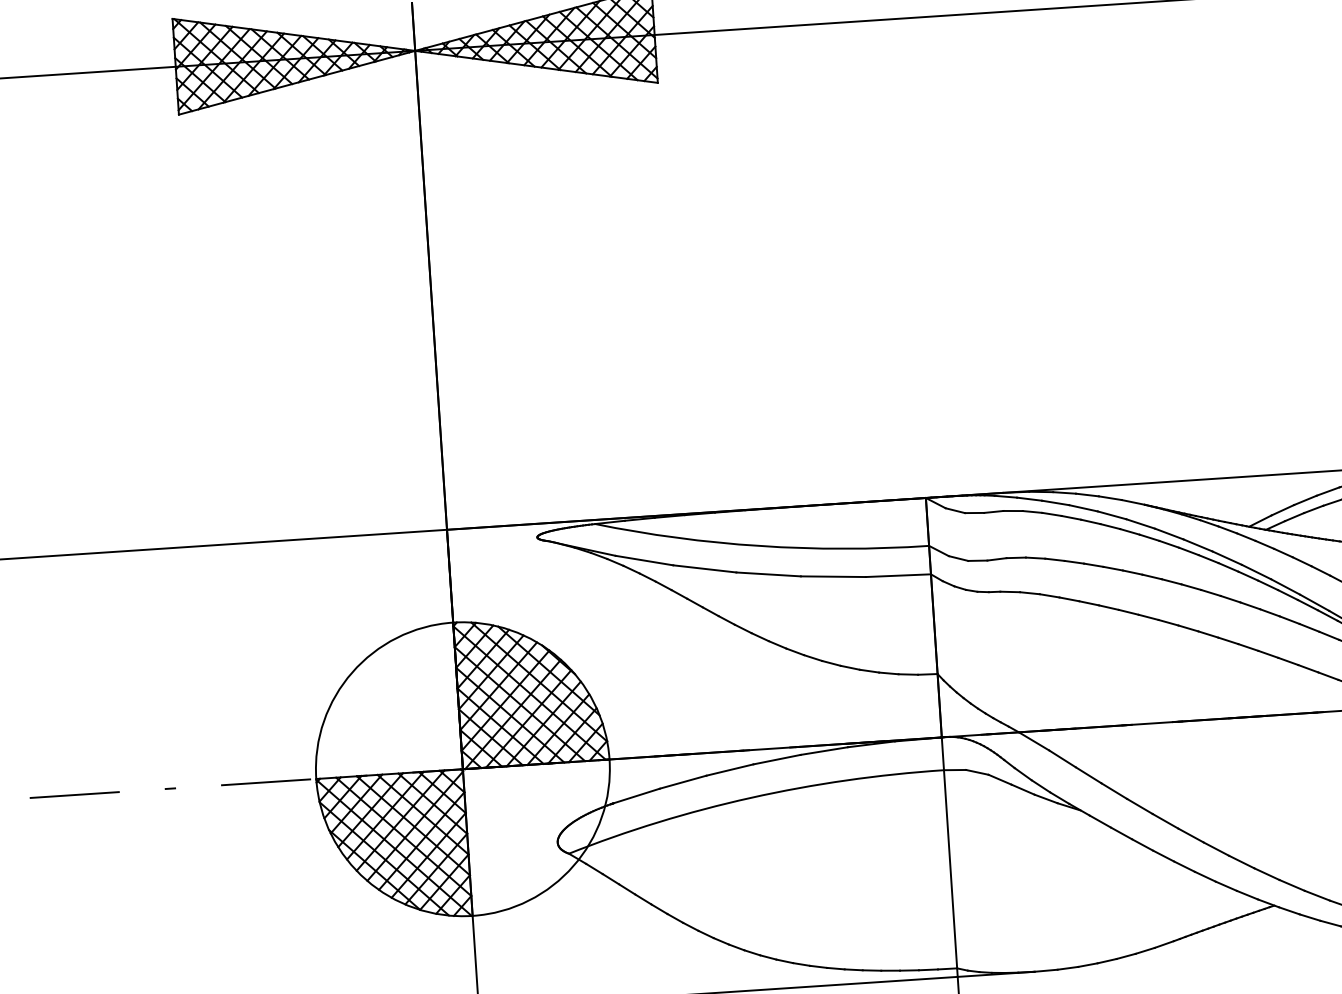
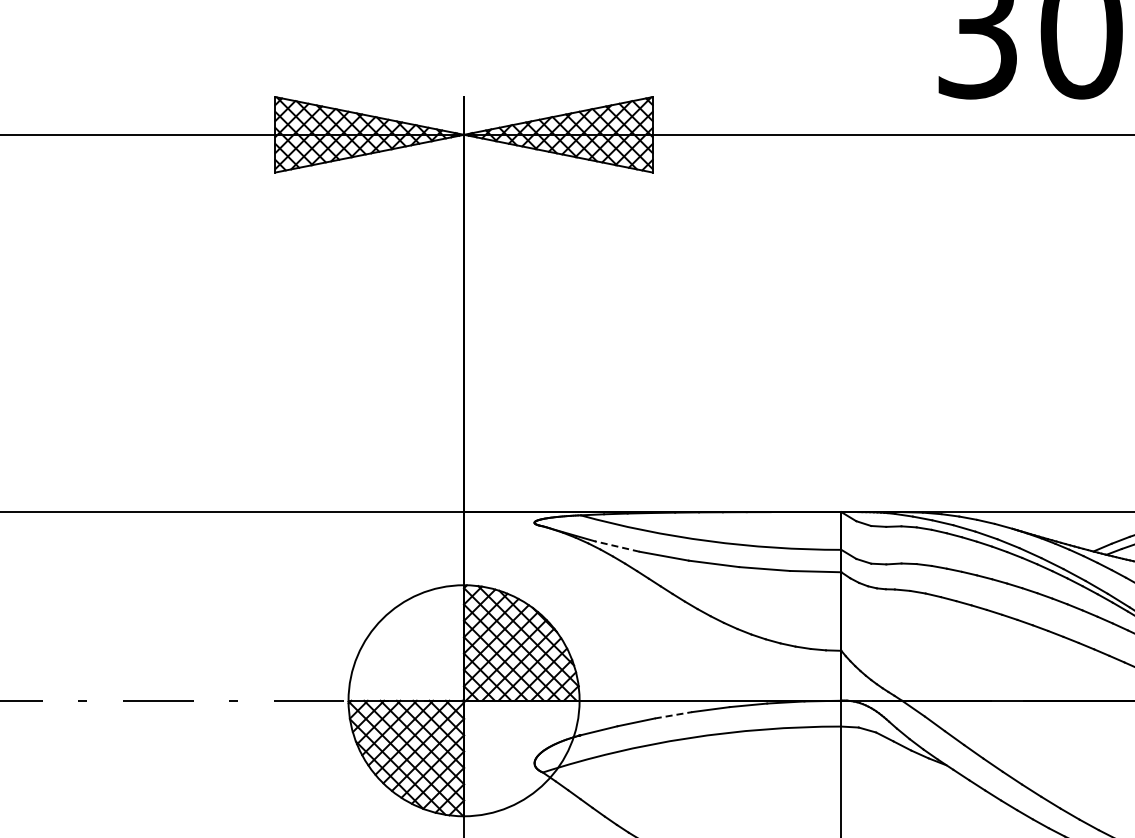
line: (644, 560) -> (617, 546), solid -> dashed
line: (729, 770) -> (673, 715), solid -> dashed

